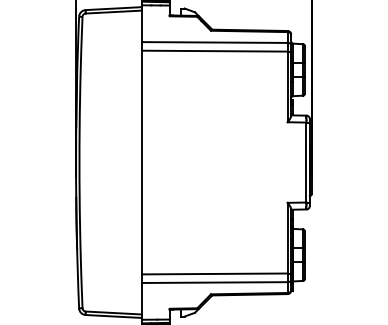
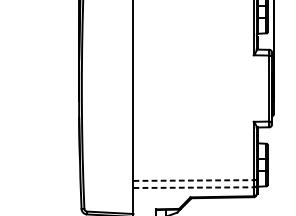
line: (214, 273) -> (193, 180), solid -> dashed
line: (214, 282) -> (193, 187), solid -> dashed

